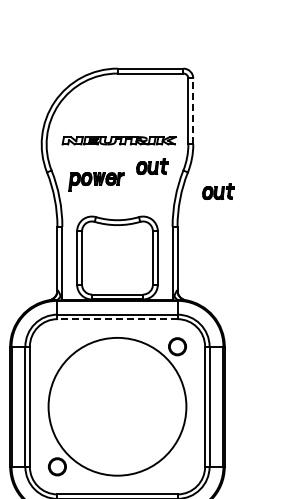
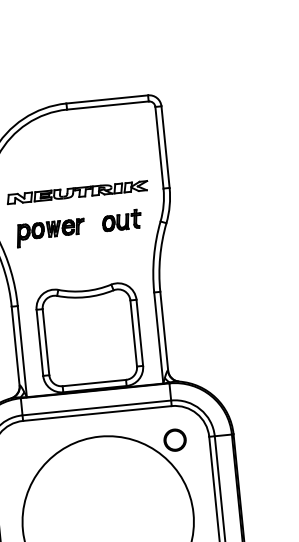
line: (193, 111) -> (165, 147), dashed -> solid
part: (96, 181) -> (50, 232), moved
part: (218, 191) -> (206, 243), removed
line: (117, 319) -> (97, 413), dashed -> solid

